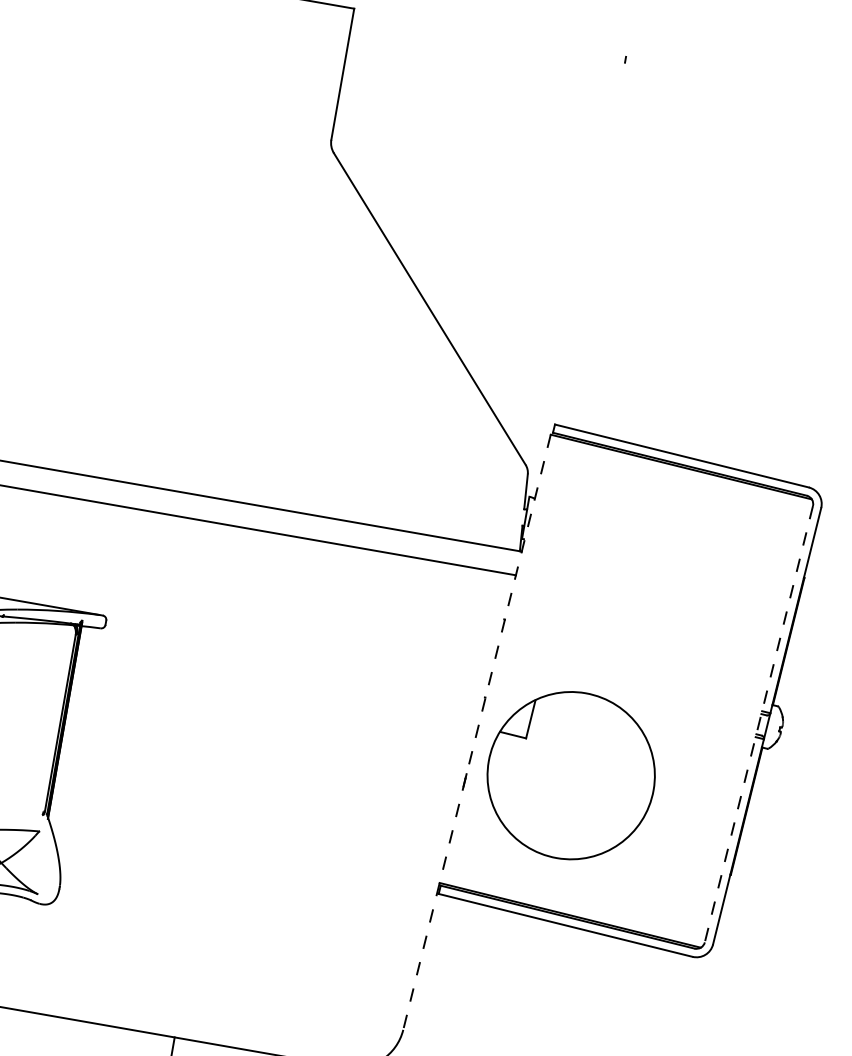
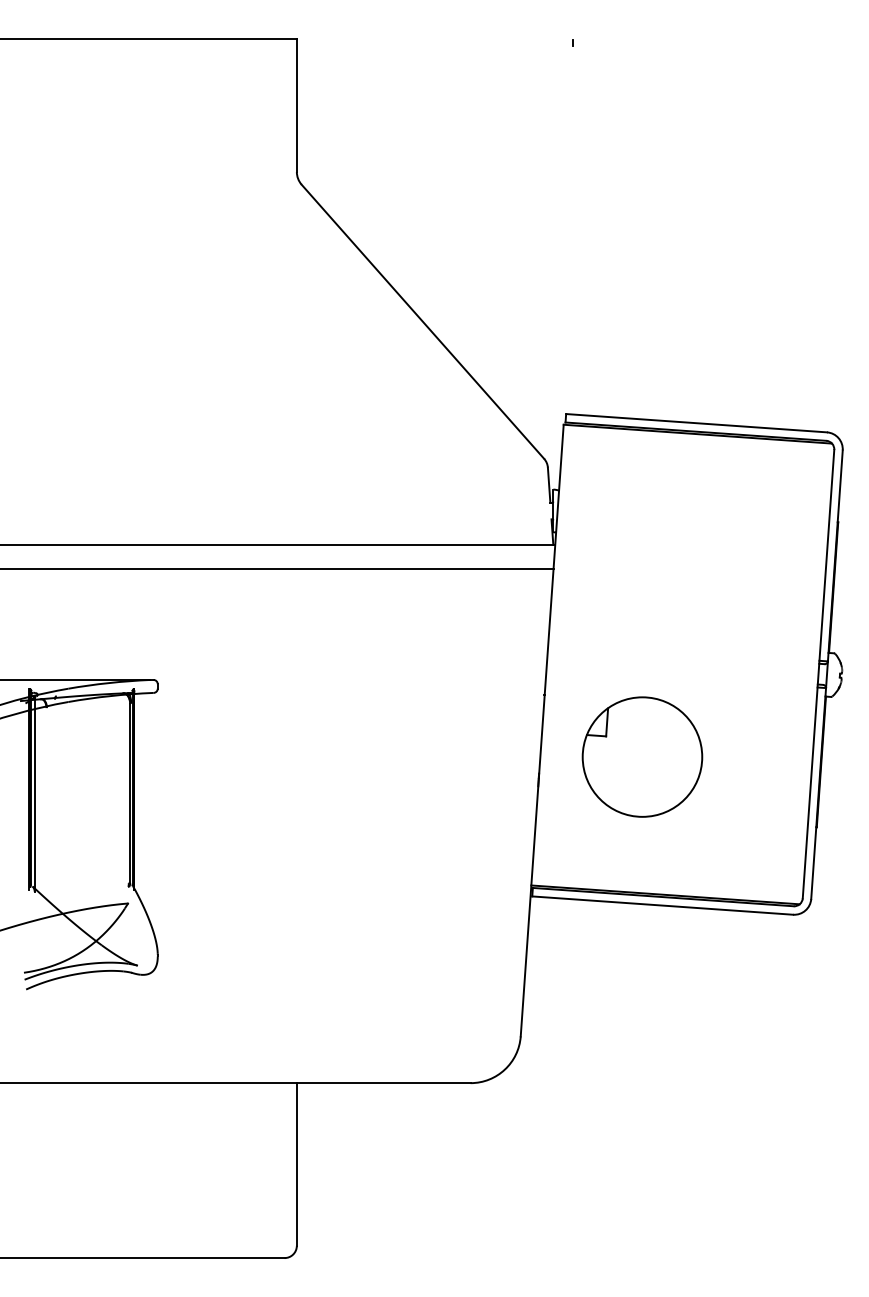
line: (758, 724) -> (818, 674), dashed -> solid
line: (477, 732) -> (542, 730), dashed -> solid
part: (571, 775) -> (642, 756), size x0.71

